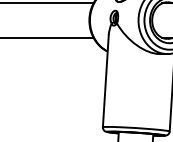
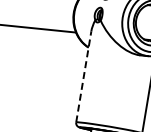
line: (105, 80) -> (83, 76), solid -> dashed

